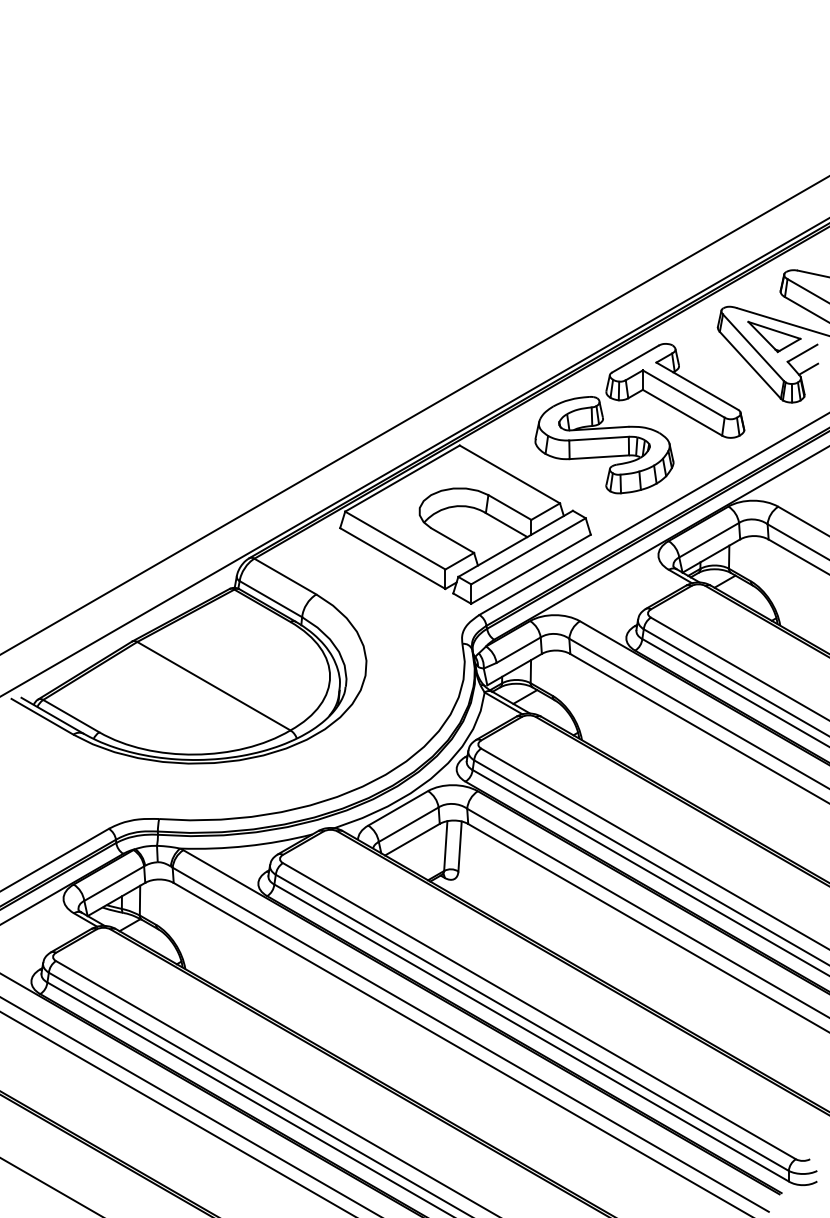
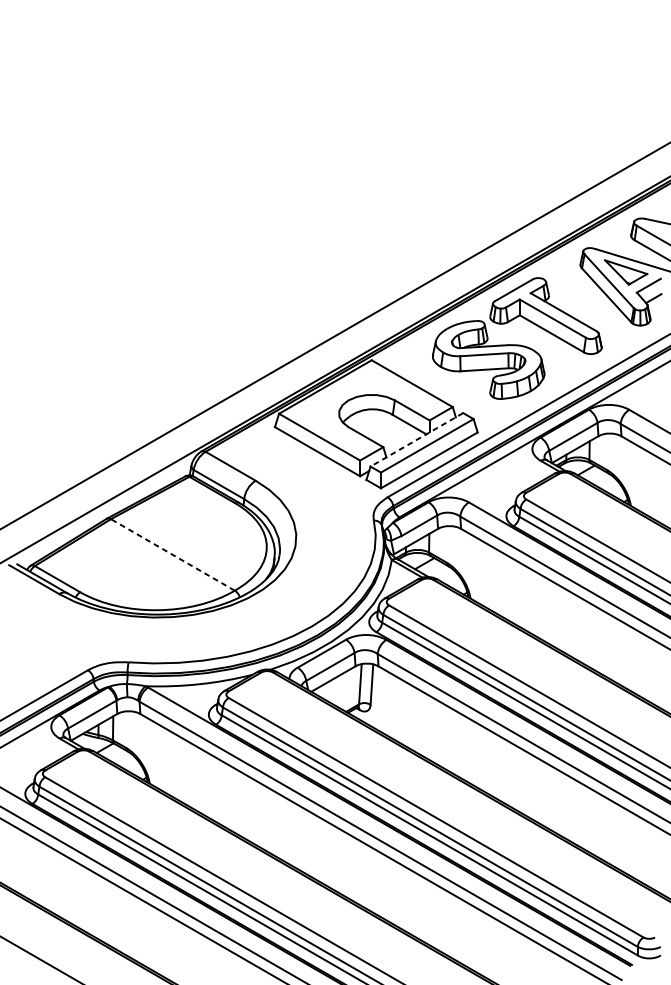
line: (515, 544) -> (416, 440), solid -> dashed
line: (213, 685) -> (172, 554), solid -> dashed

